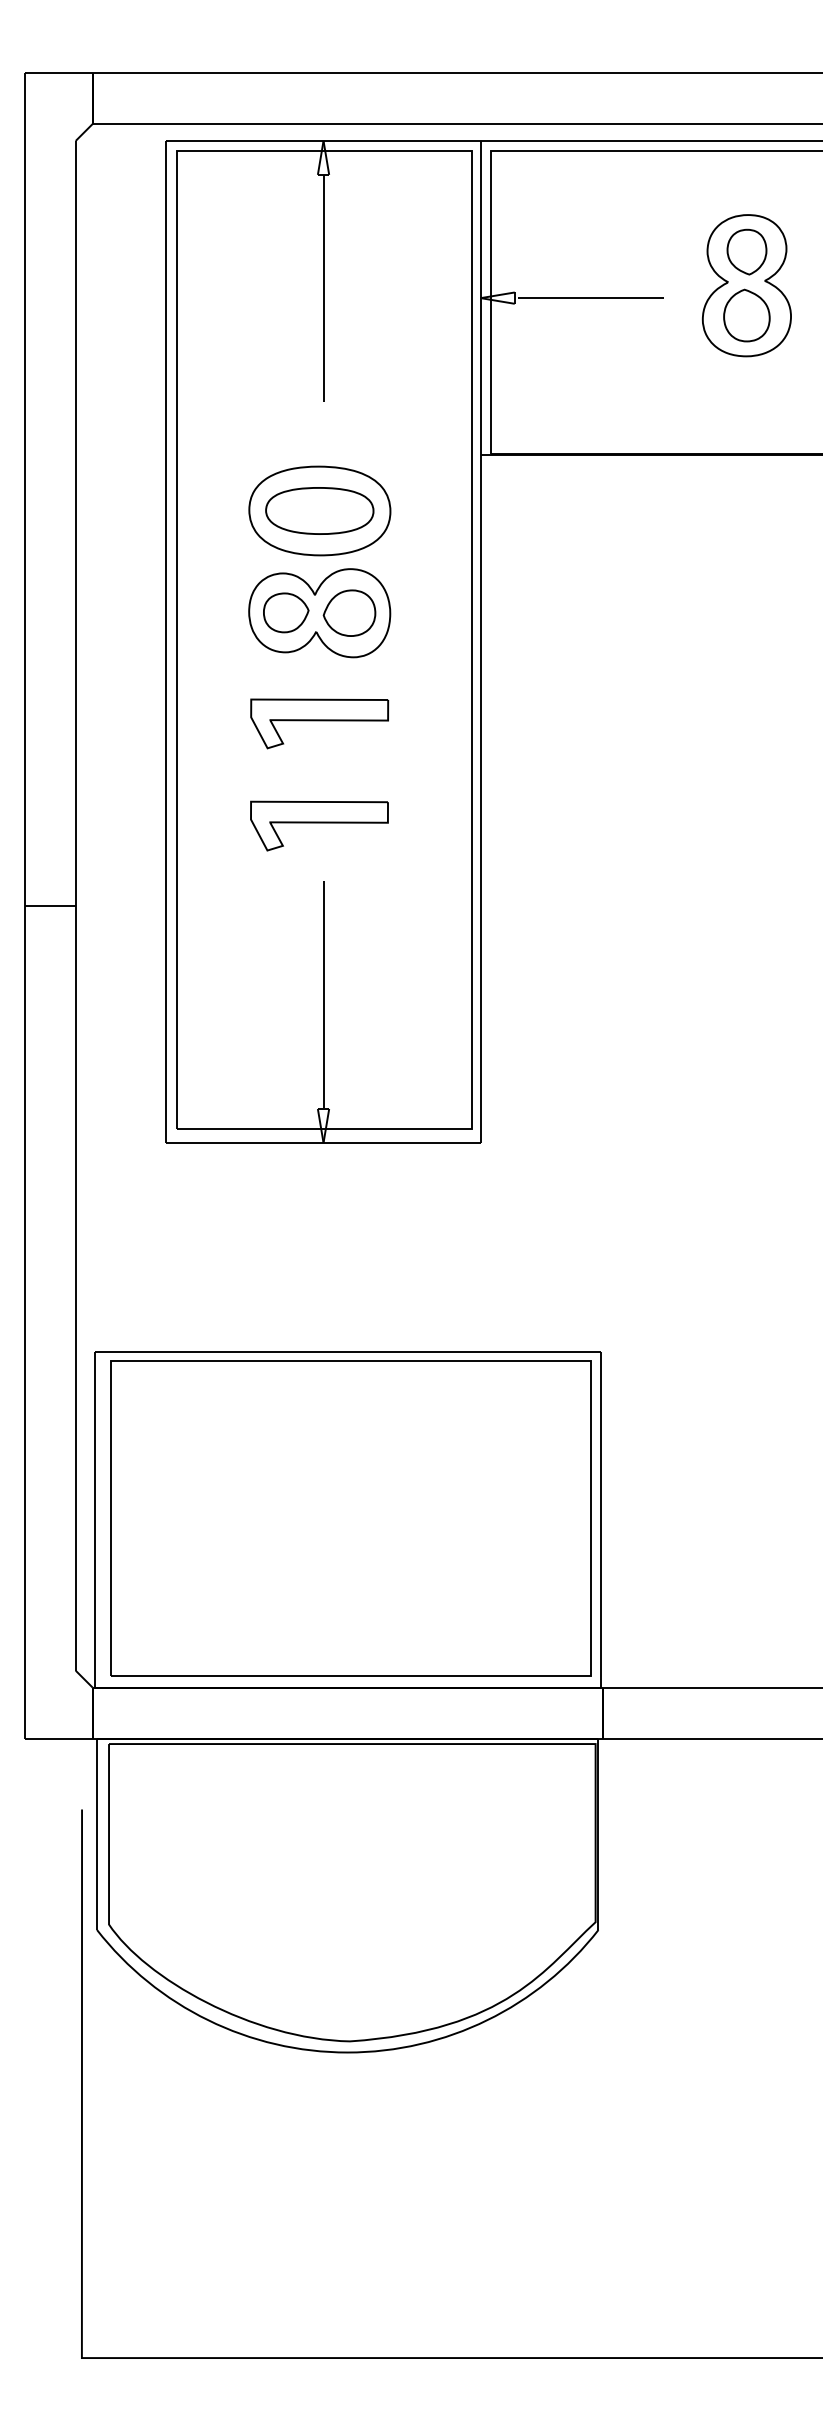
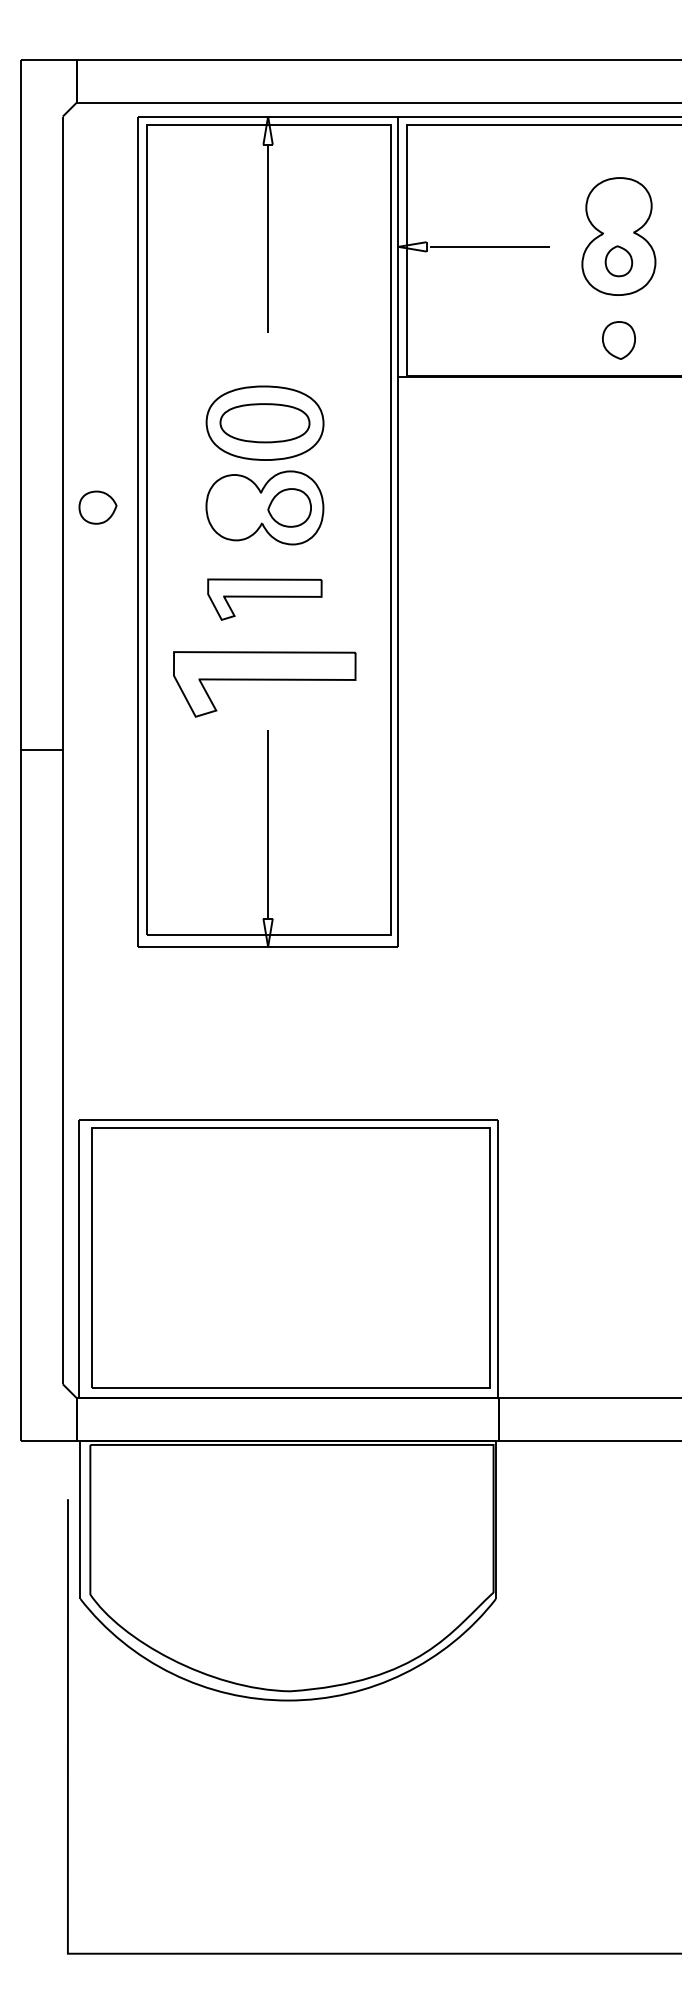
part: (746, 251) -> (618, 339), moved
part: (746, 315) -> (618, 261), size x0.7
part: (286, 612) -> (98, 507), moved
part: (319, 825) -> (264, 683), size x1.6

